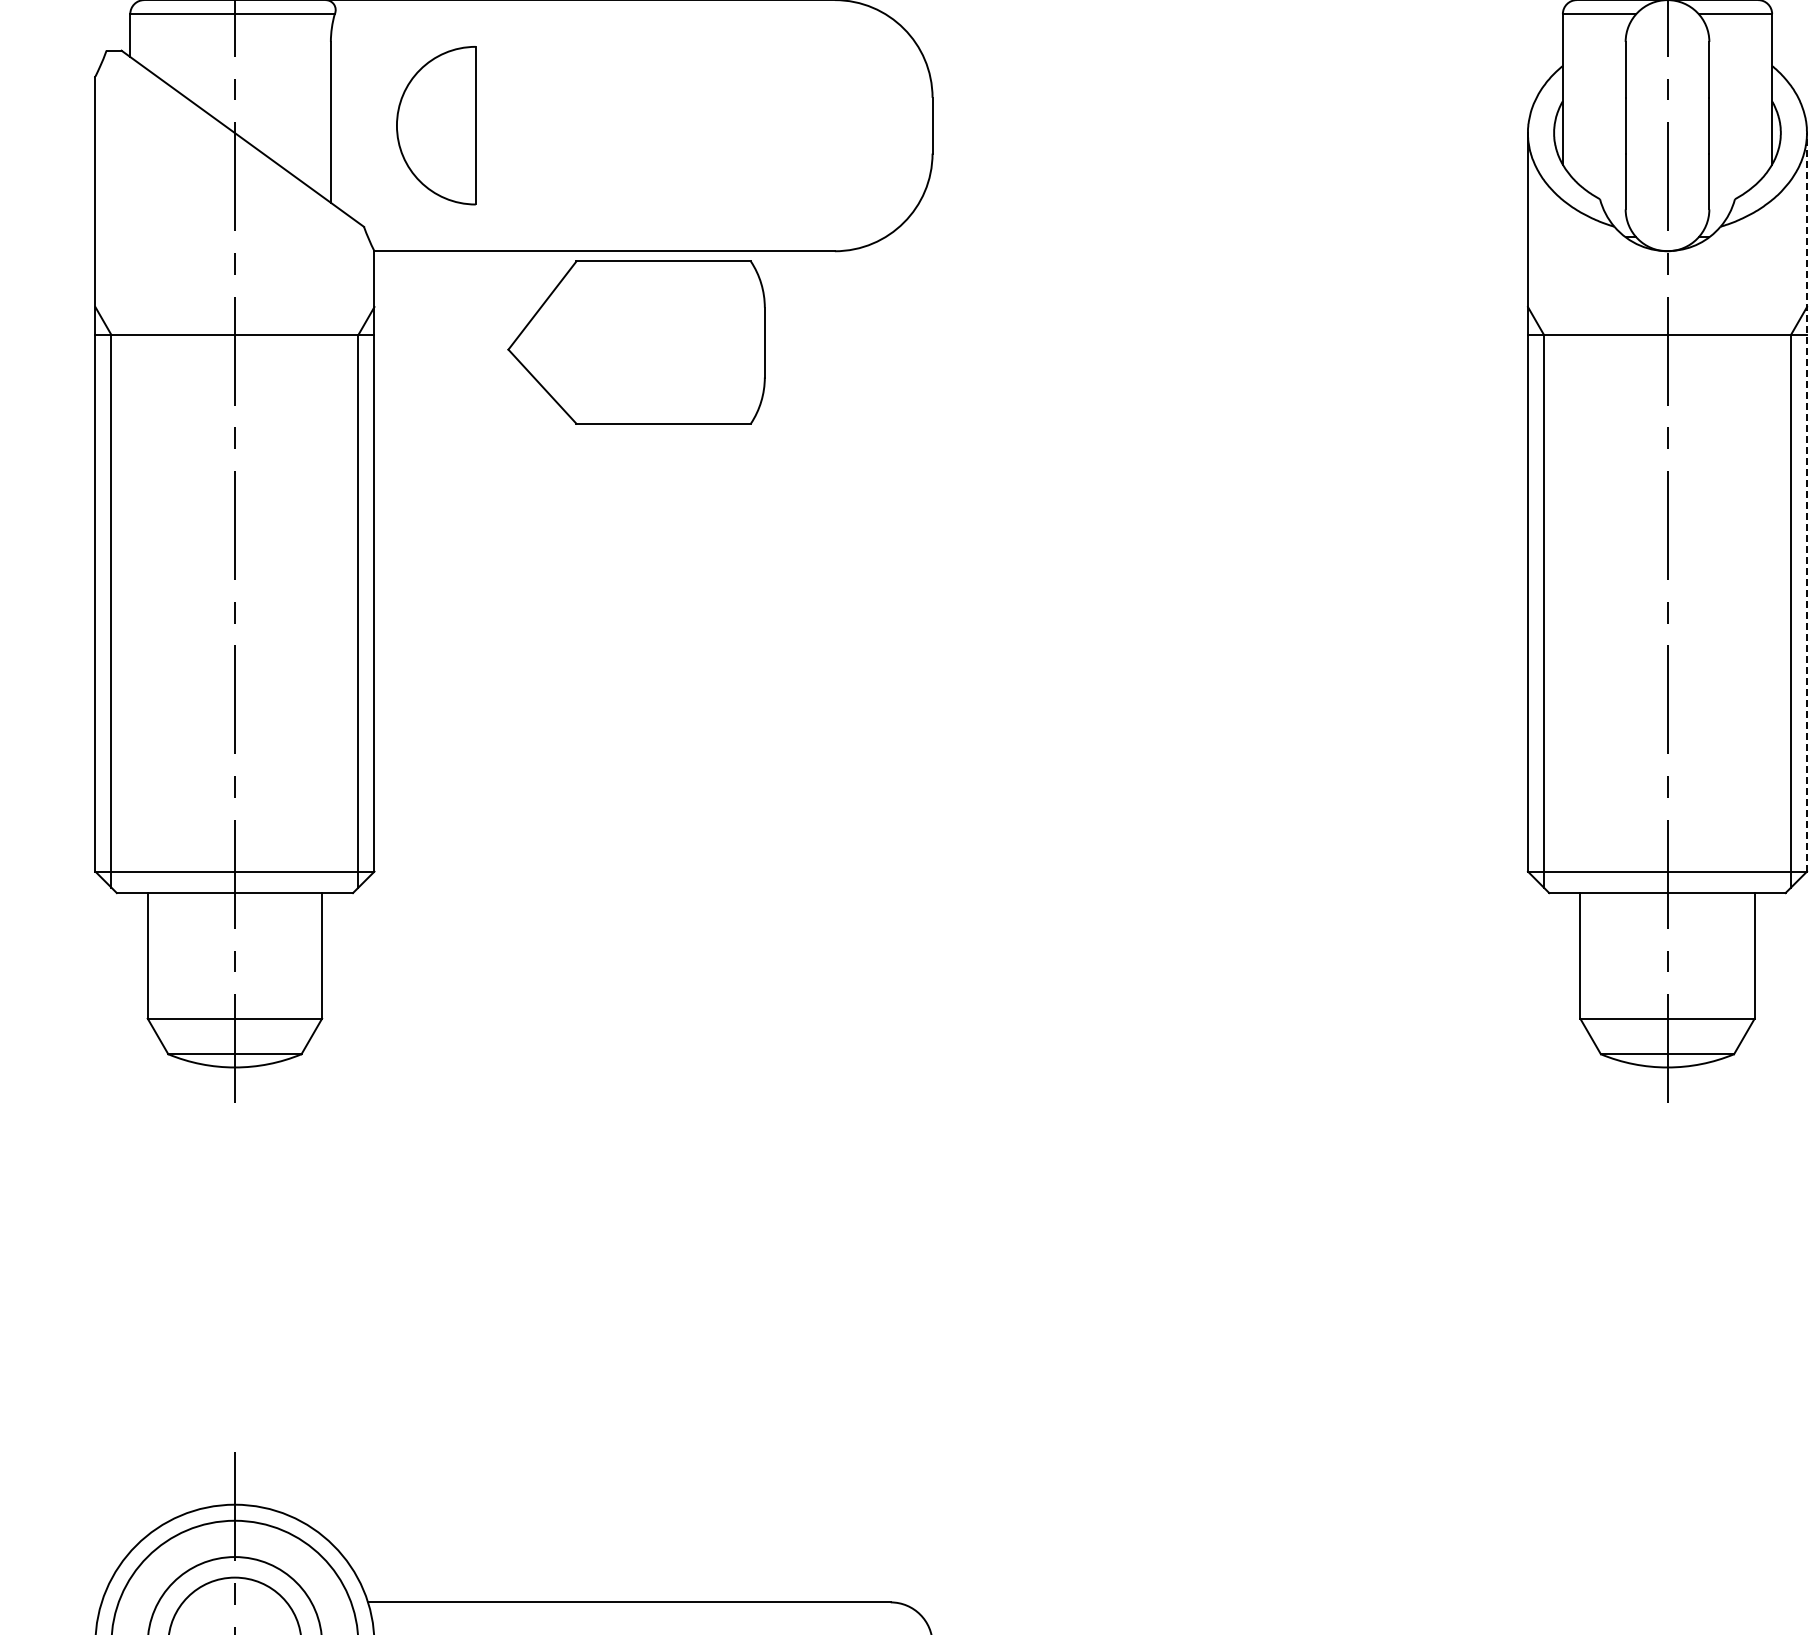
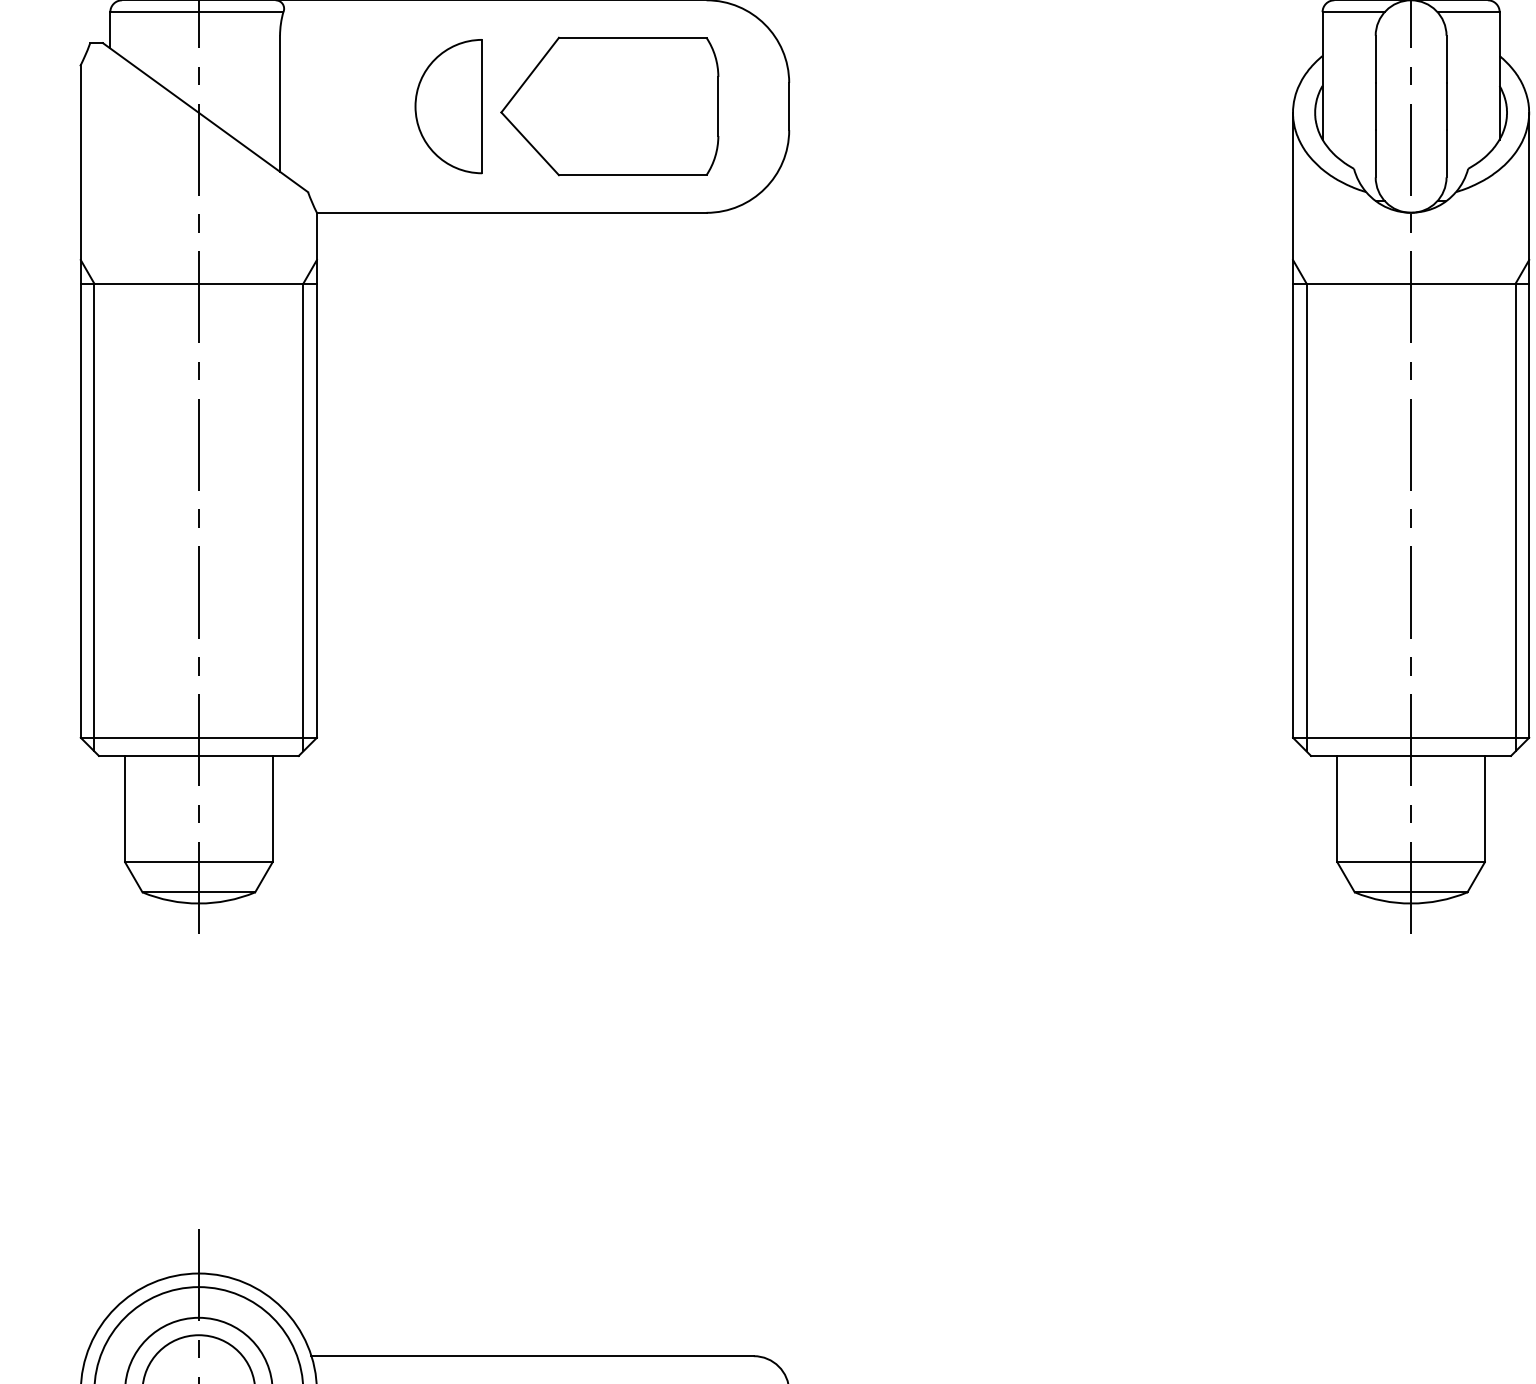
part: (436, 125) -> (448, 106), moved
part: (636, 342) -> (609, 106), moved
line: (1807, 501) -> (1529, 424), dashed -> solid

